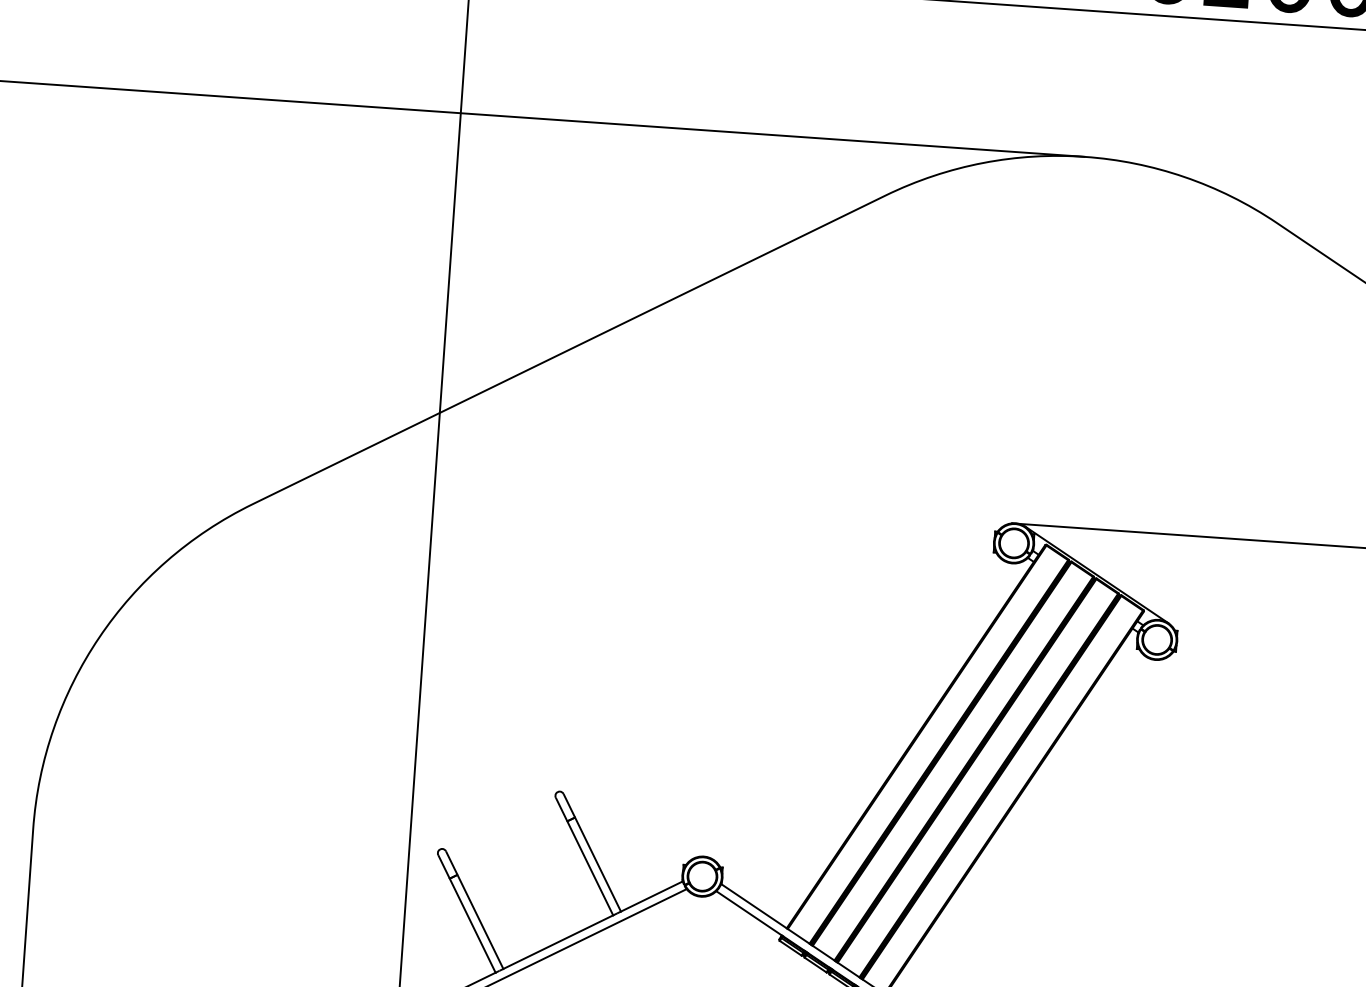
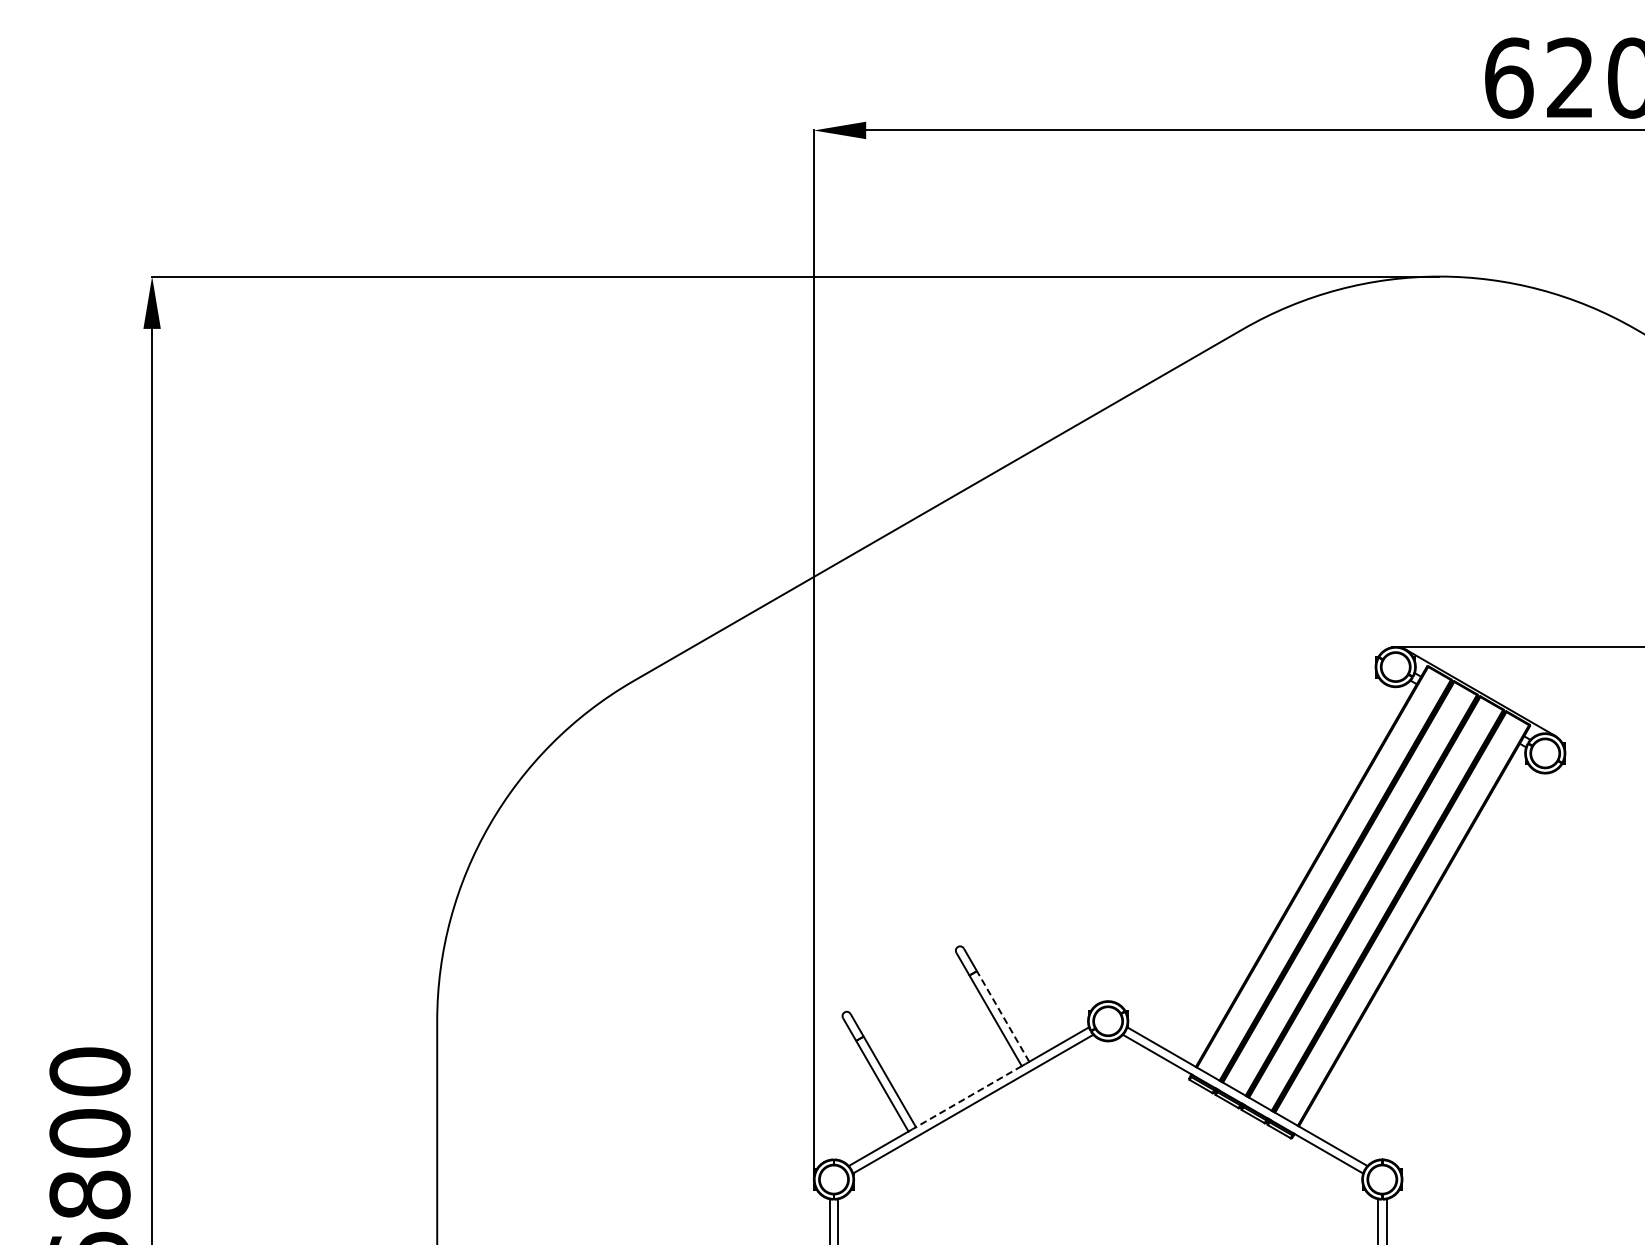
line: (597, 864) -> (1002, 1016), solid -> dashed
line: (557, 941) -> (968, 1096), solid -> dashed

